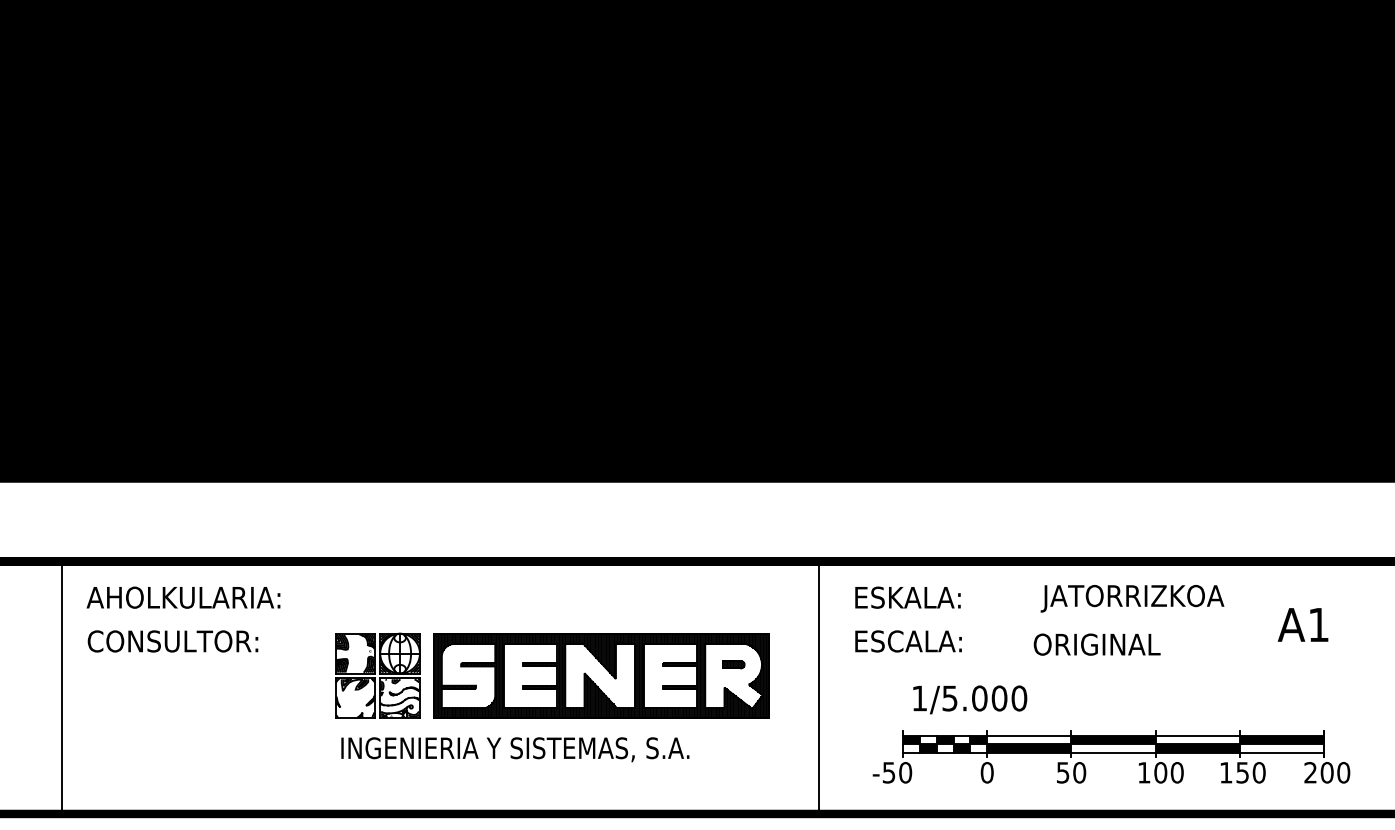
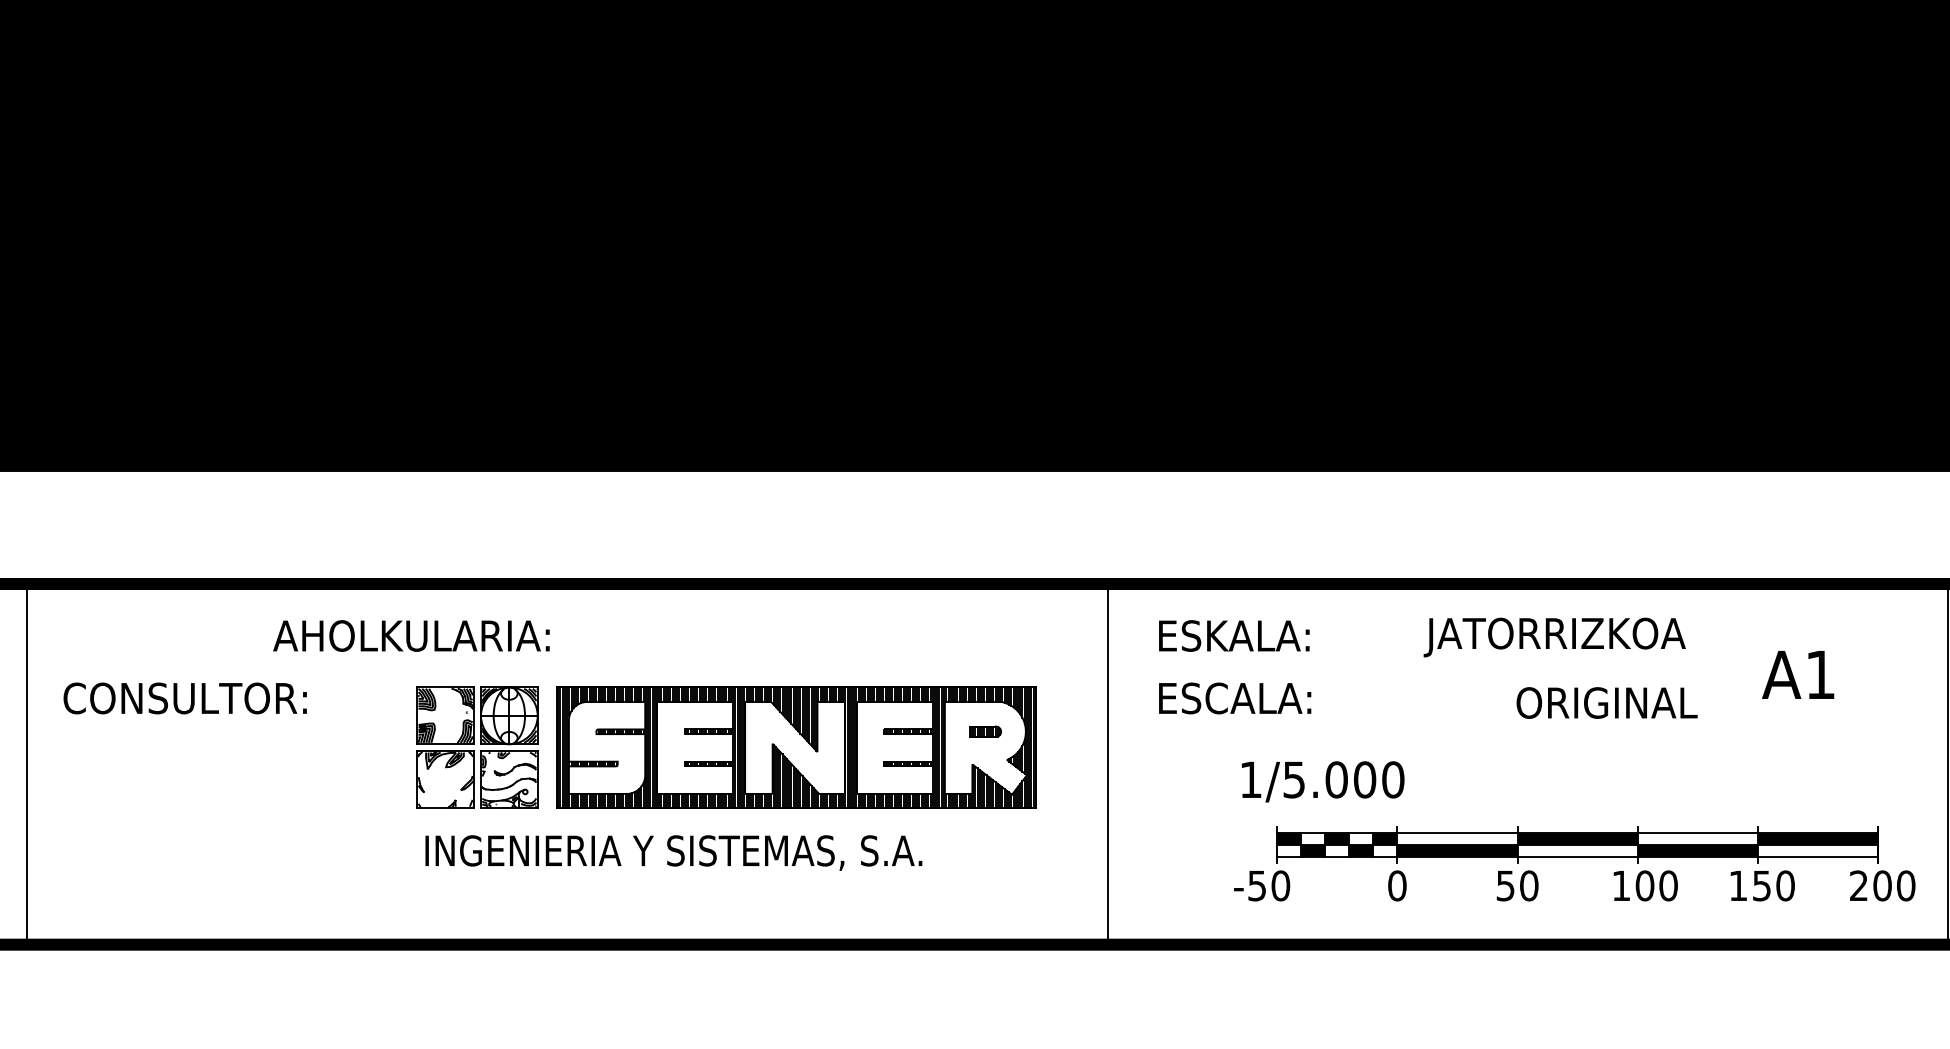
text: (183, 597) -> (411, 635), moved
text: (1096, 644) -> (1606, 702), moved
part: (1111, 756) -> (1574, 862), moved

